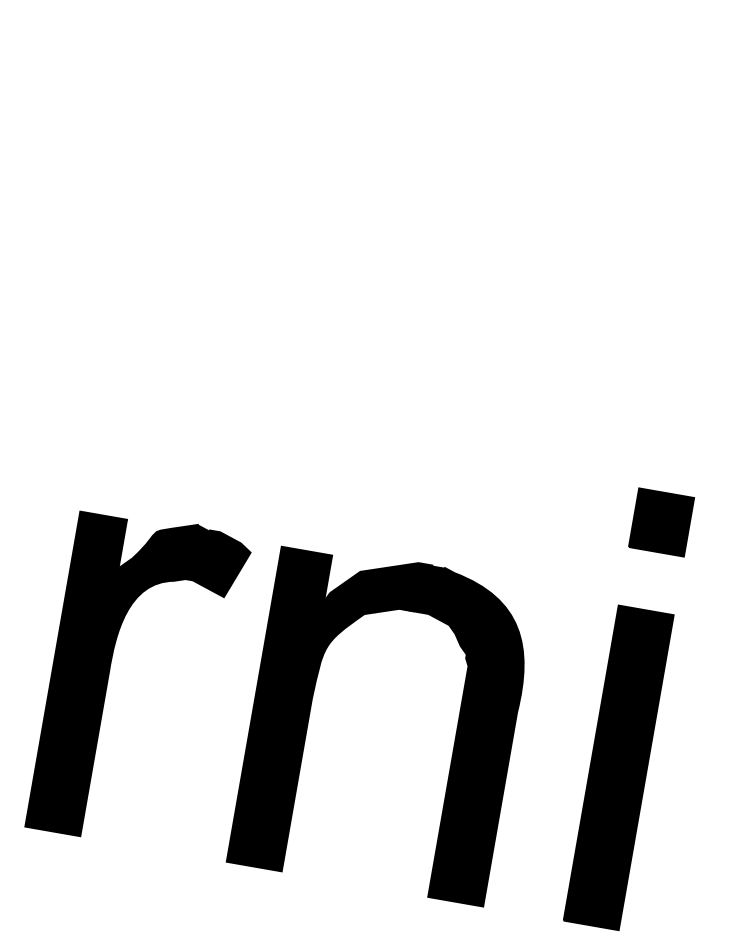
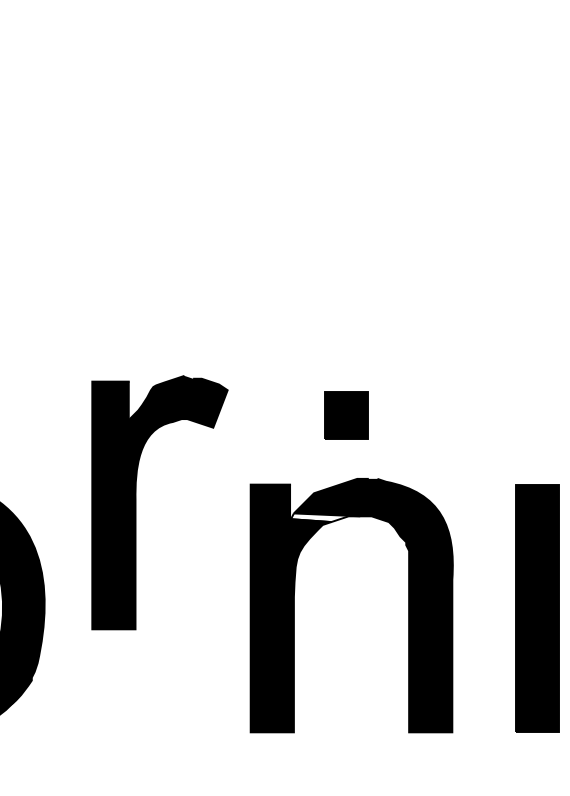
part: (661, 522) -> (346, 415), moved
fill: (369, 605) -> (325, 517), removed
part: (109, 675) -> (136, 502), moved

